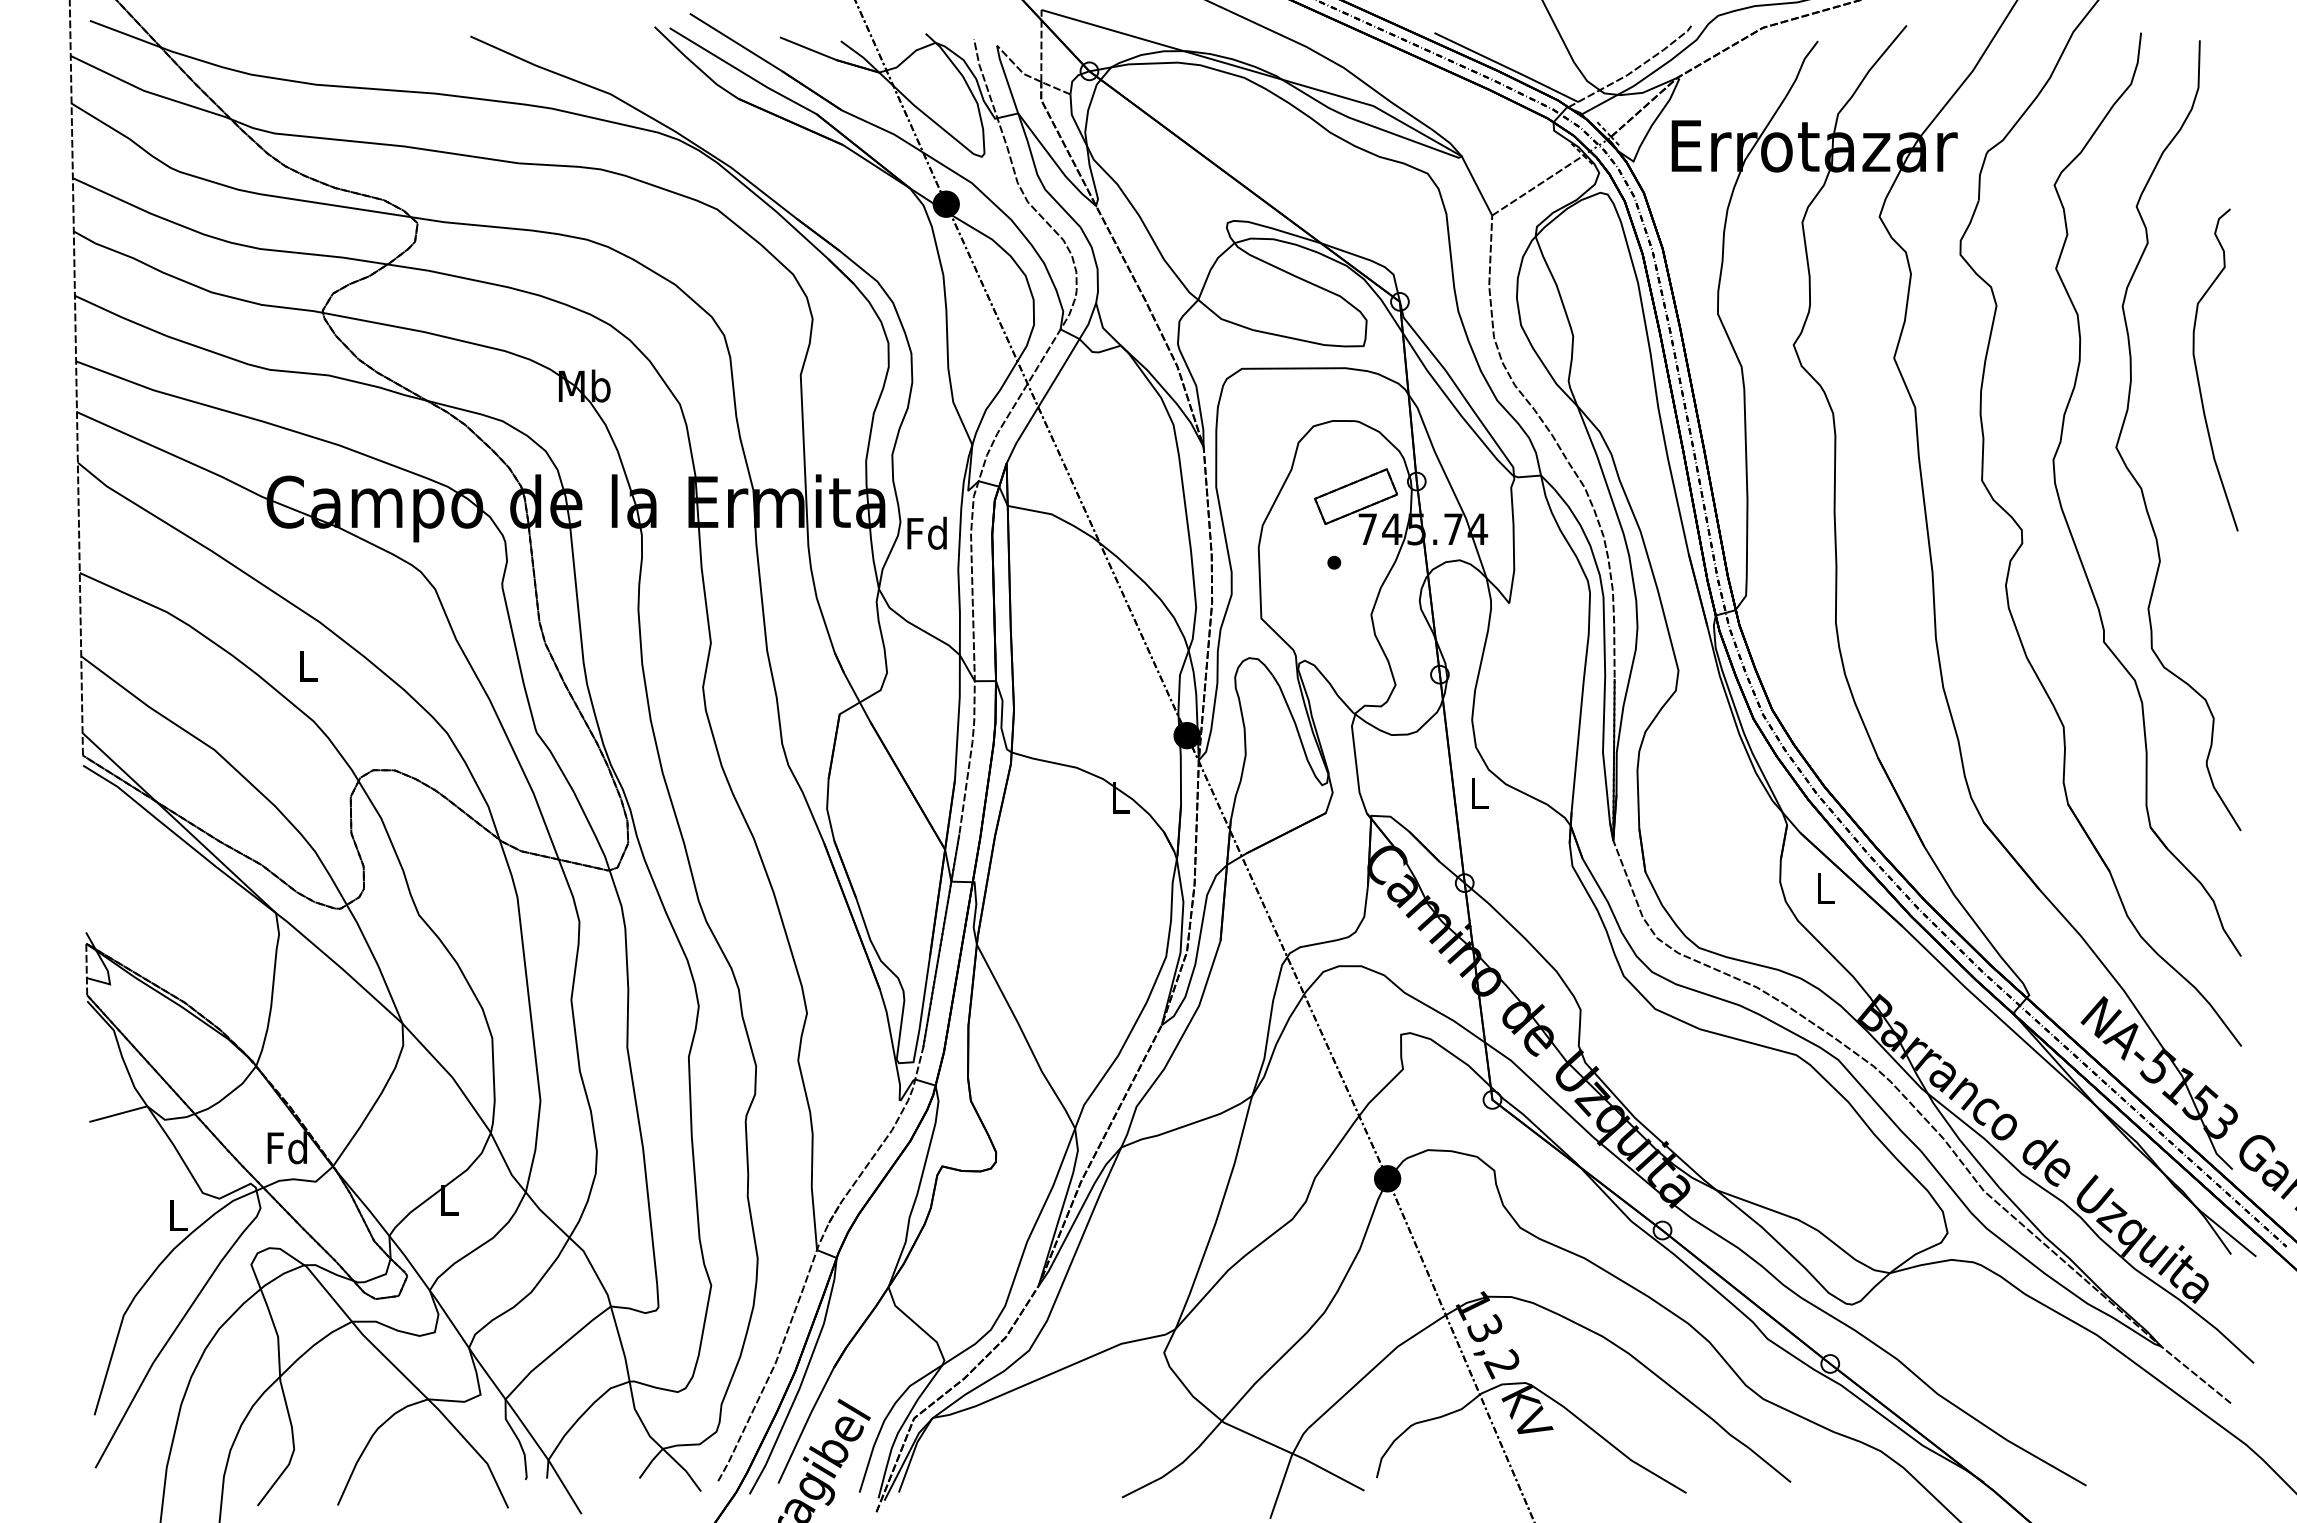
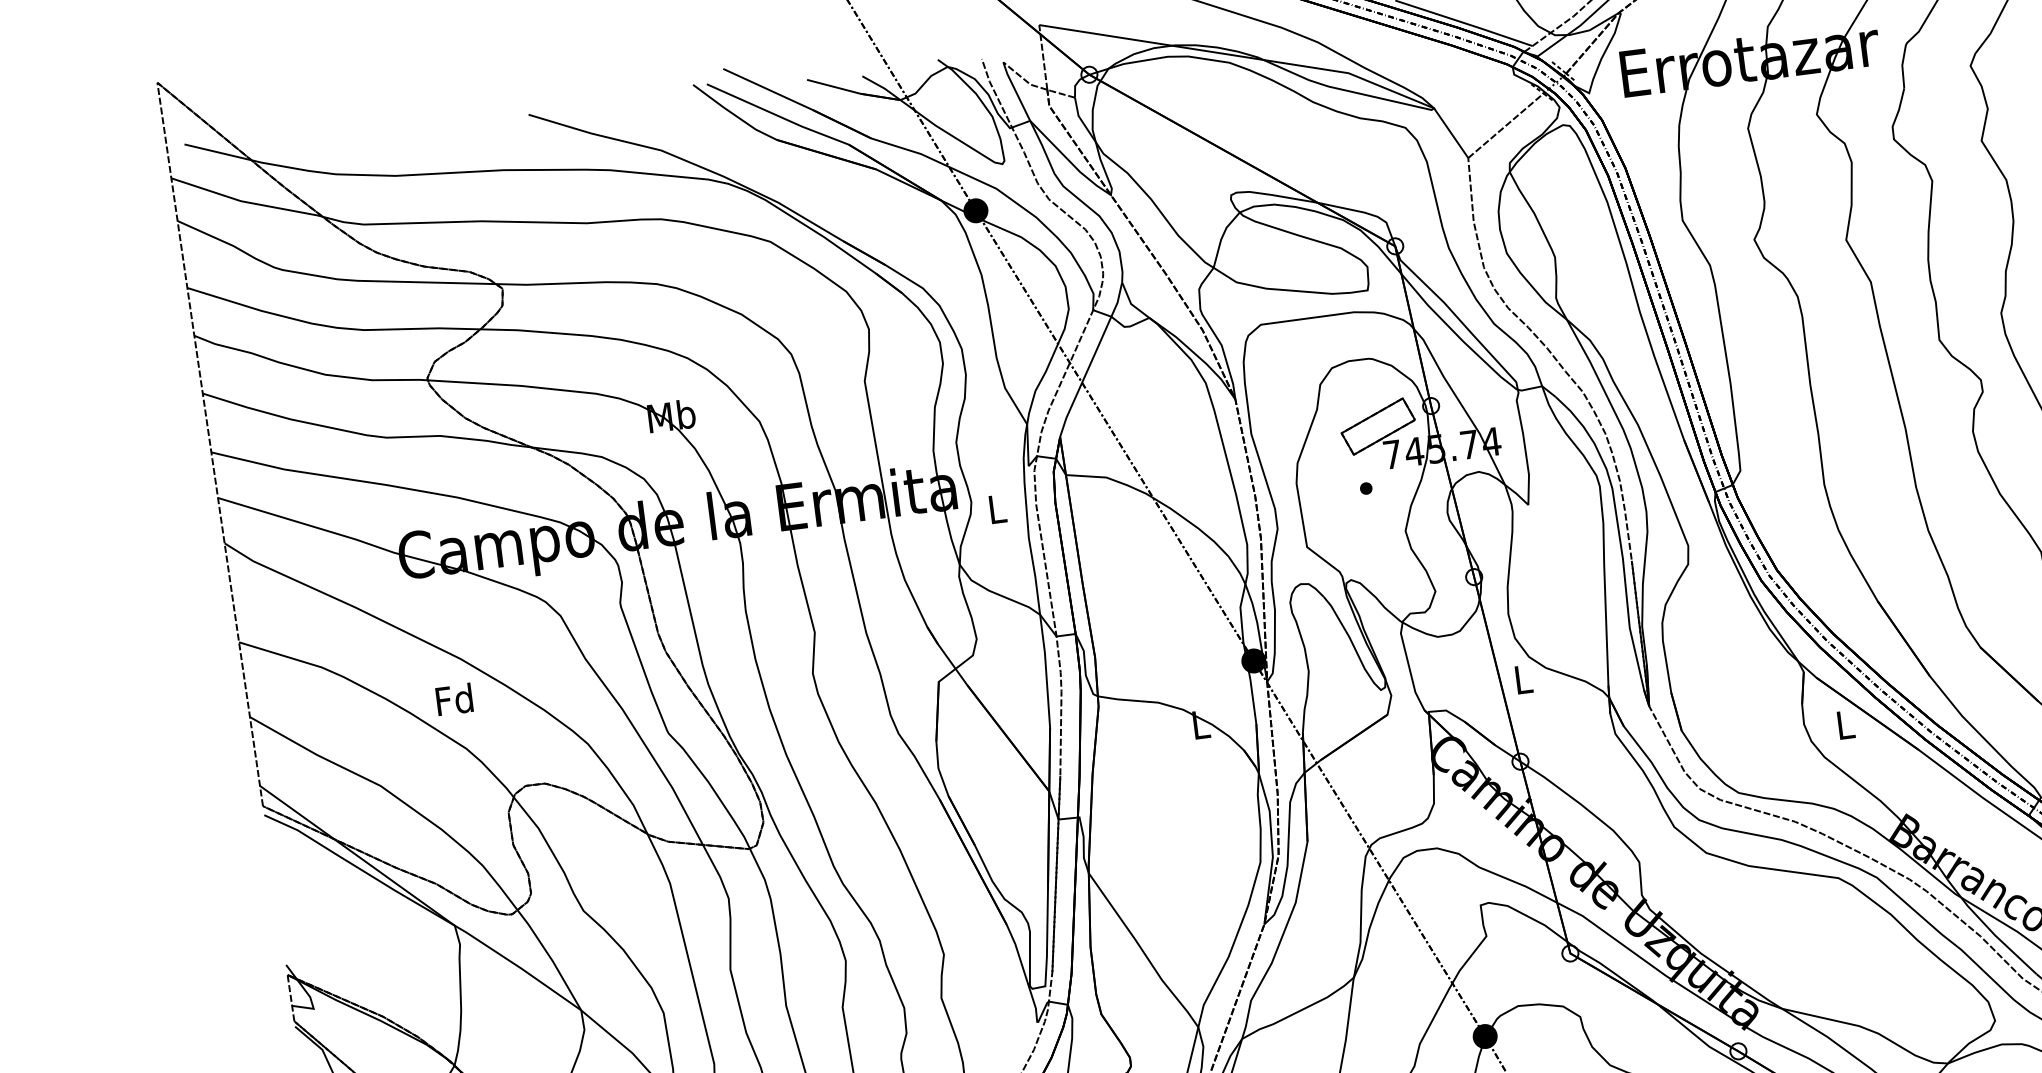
text: (926, 532) -> (995, 508), Fd -> L
text: (306, 665) -> (453, 699), L -> Fd

